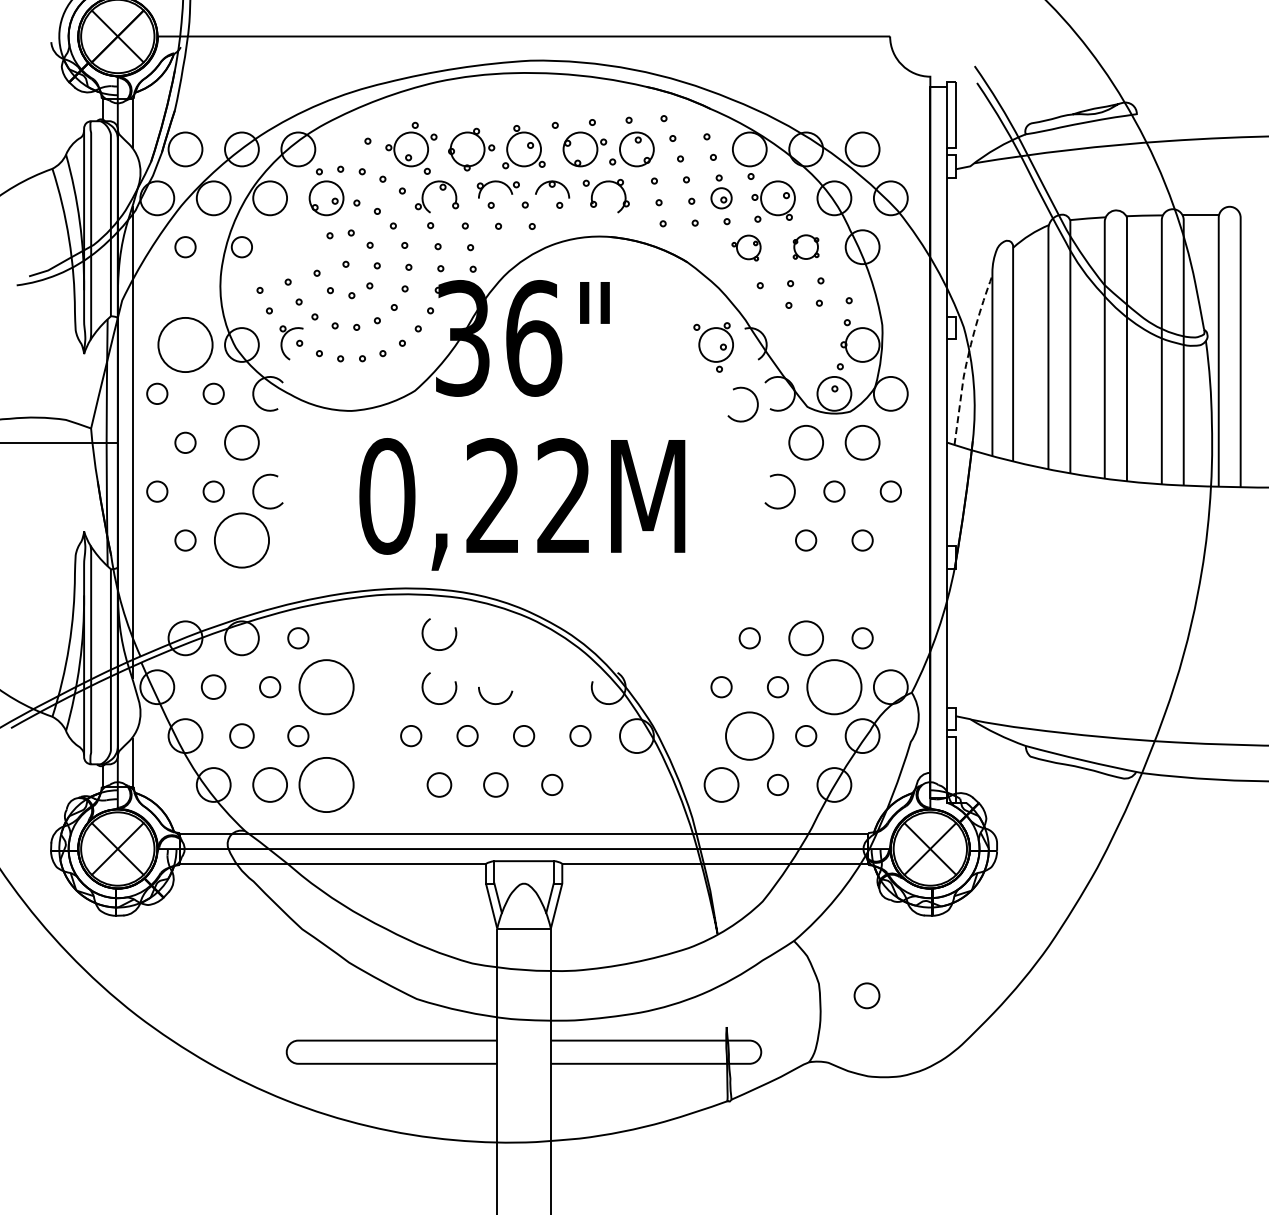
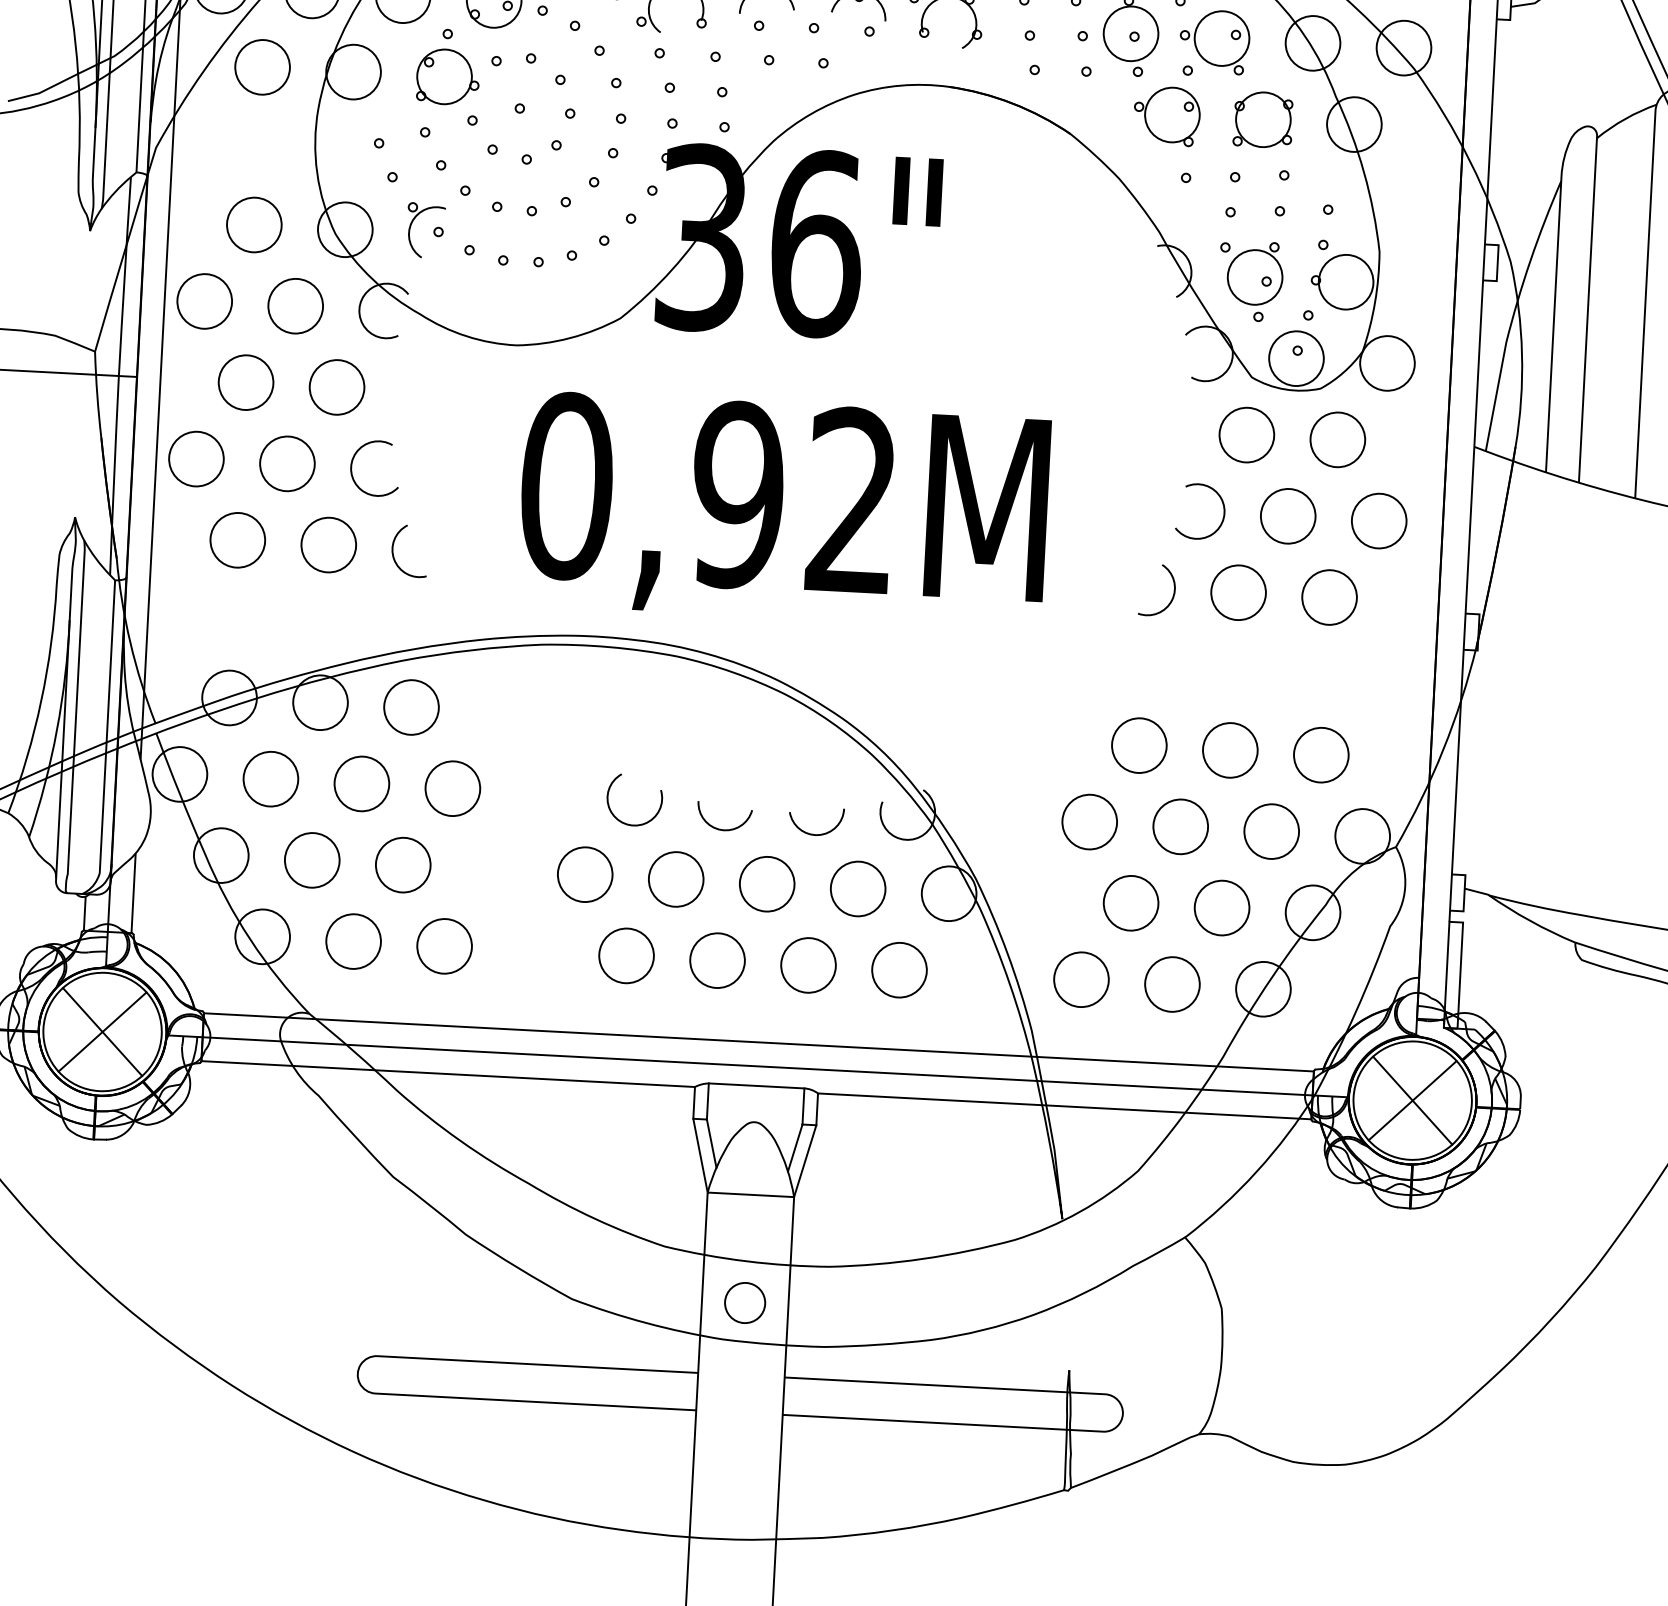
circle: (721, 198) -> (1130, 34), size x1.67
part: (300, 240) -> (448, 66), added
part: (805, 246) -> (1262, 118), size x1.43
circle: (185, 247) -> (262, 67), size x1.67
circle: (241, 247) -> (352, 72), size x1.67
part: (746, 247) -> (1167, 115), size x1.43
circle: (185, 344) -> (254, 224), size x0.62
part: (713, 347) -> (1250, 281), moved
line: (968, 354) -> (1516, 306), dashed -> solid
circle: (157, 393) -> (205, 300), size x1.67
circle: (213, 393) -> (295, 305), size x1.67
arc: (756, 402) -> (1170, 365), removed
circle: (185, 442) -> (246, 382), size x1.67
circle: (157, 491) -> (196, 458), size x1.67
circle: (213, 491) -> (287, 463), size x1.67
circle: (834, 491) -> (1288, 516), size x1.67
circle: (890, 491) -> (1378, 520), size x1.67
text: (493, 496) -> (738, 495), 0,22M -> 0,92M
circle: (185, 540) -> (237, 540), size x1.67
circle: (241, 540) -> (328, 544), size x0.62
circle: (805, 540) -> (1237, 592), size x1.67
circle: (862, 540) -> (1329, 597), size x1.67
arc: (765, 541) -> (1172, 590), added
arc: (283, 545) -> (395, 556), added
circle: (298, 638) -> (411, 707), size x1.67
circle: (749, 638) -> (1138, 745), size x1.67
circle: (862, 638) -> (1321, 755), size x1.67
arc: (436, 648) -> (633, 735), removed
circle: (213, 686) -> (270, 778), size x1.43
circle: (270, 687) -> (362, 784), size x1.67
circle: (326, 687) -> (452, 789), size x0.62
circle: (721, 687) -> (1089, 822), size x1.67
circle: (777, 687) -> (1179, 827), size x1.67
circle: (834, 687) -> (1271, 832), size x0.62
arc: (555, 702) -> (820, 832), added
circle: (241, 735) -> (311, 859), size x1.43
circle: (467, 735) -> (676, 878), size x1.67
circle: (580, 735) -> (858, 888), size x1.67
circle: (749, 735) -> (1130, 902), size x0.71
circle: (298, 736) -> (403, 865), size x1.67
circle: (411, 736) -> (585, 875), size x1.67
circle: (524, 736) -> (767, 884), size x1.67
circle: (806, 736) -> (1222, 908), size x1.67
circle: (326, 784) -> (444, 945), size x0.62
circle: (439, 784) -> (626, 955), size x1.43
circle: (495, 784) -> (717, 959), size x1.43
circle: (552, 784) -> (808, 964), size x1.67
circle: (608, 784) -> (899, 969), added
circle: (777, 784) -> (1171, 983), size x1.67
circle: (866, 995) -> (744, 1302), moved

